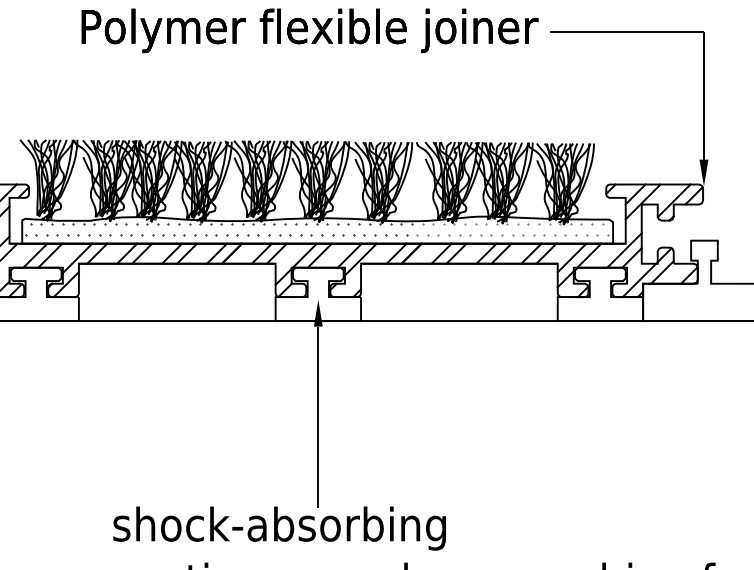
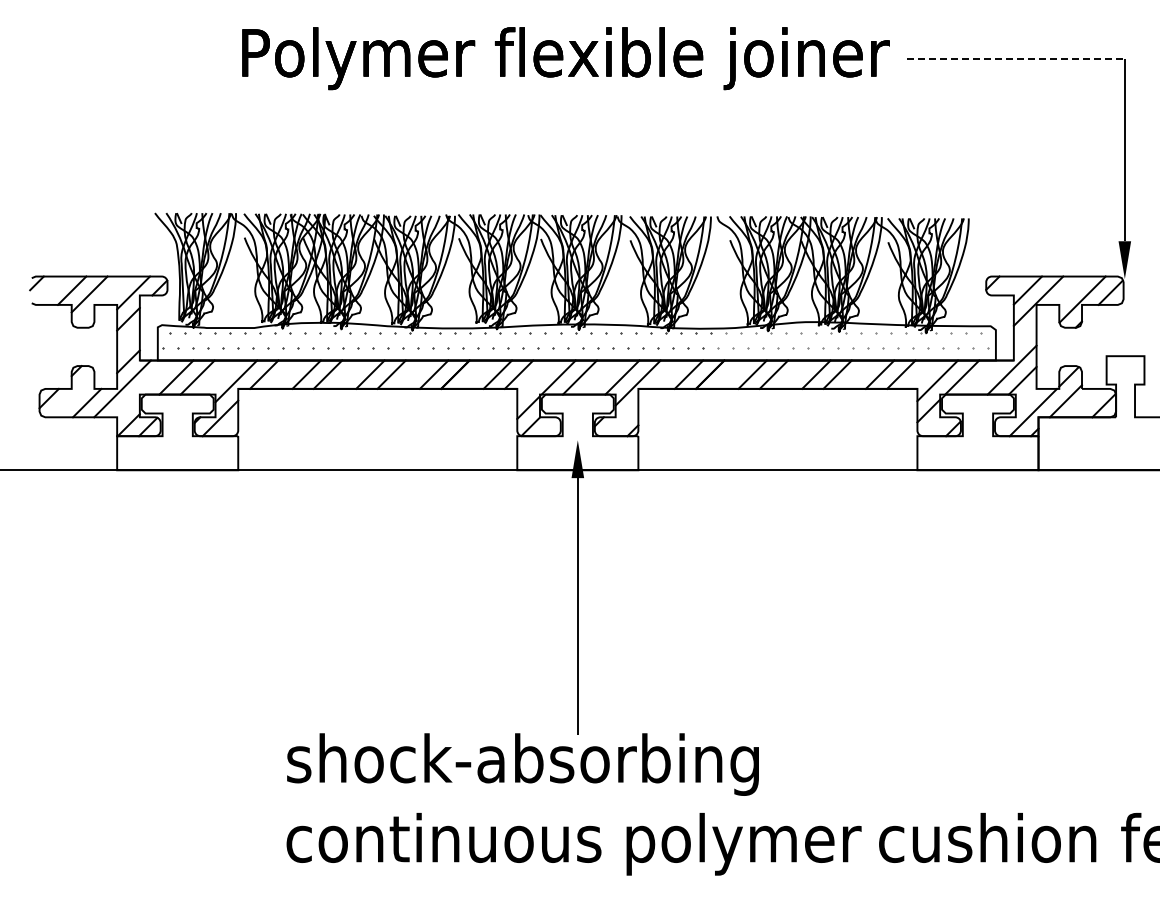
line: (626, 31) -> (1015, 59), solid -> dashed

